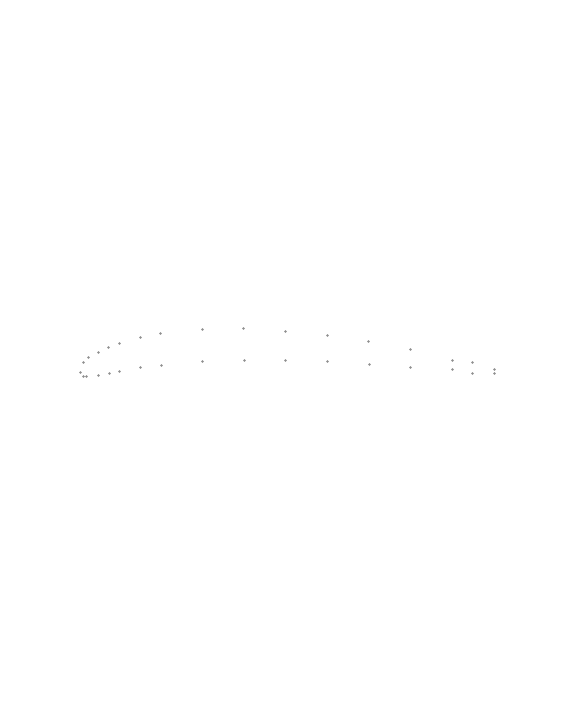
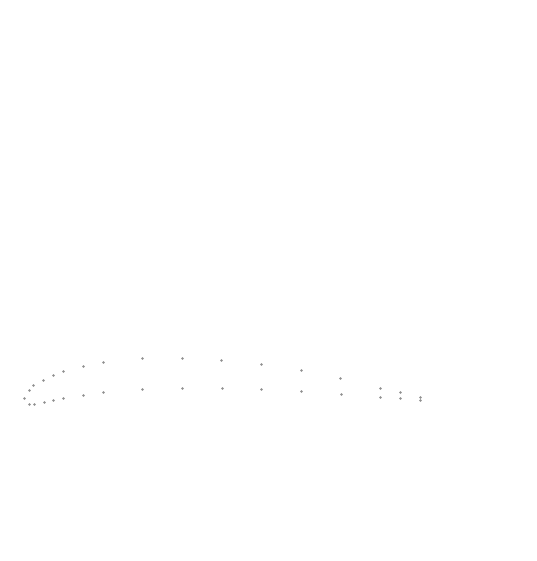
part: (473, 367) -> (400, 395), size x0.62
part: (82, 374) -> (28, 401), size x1.67

